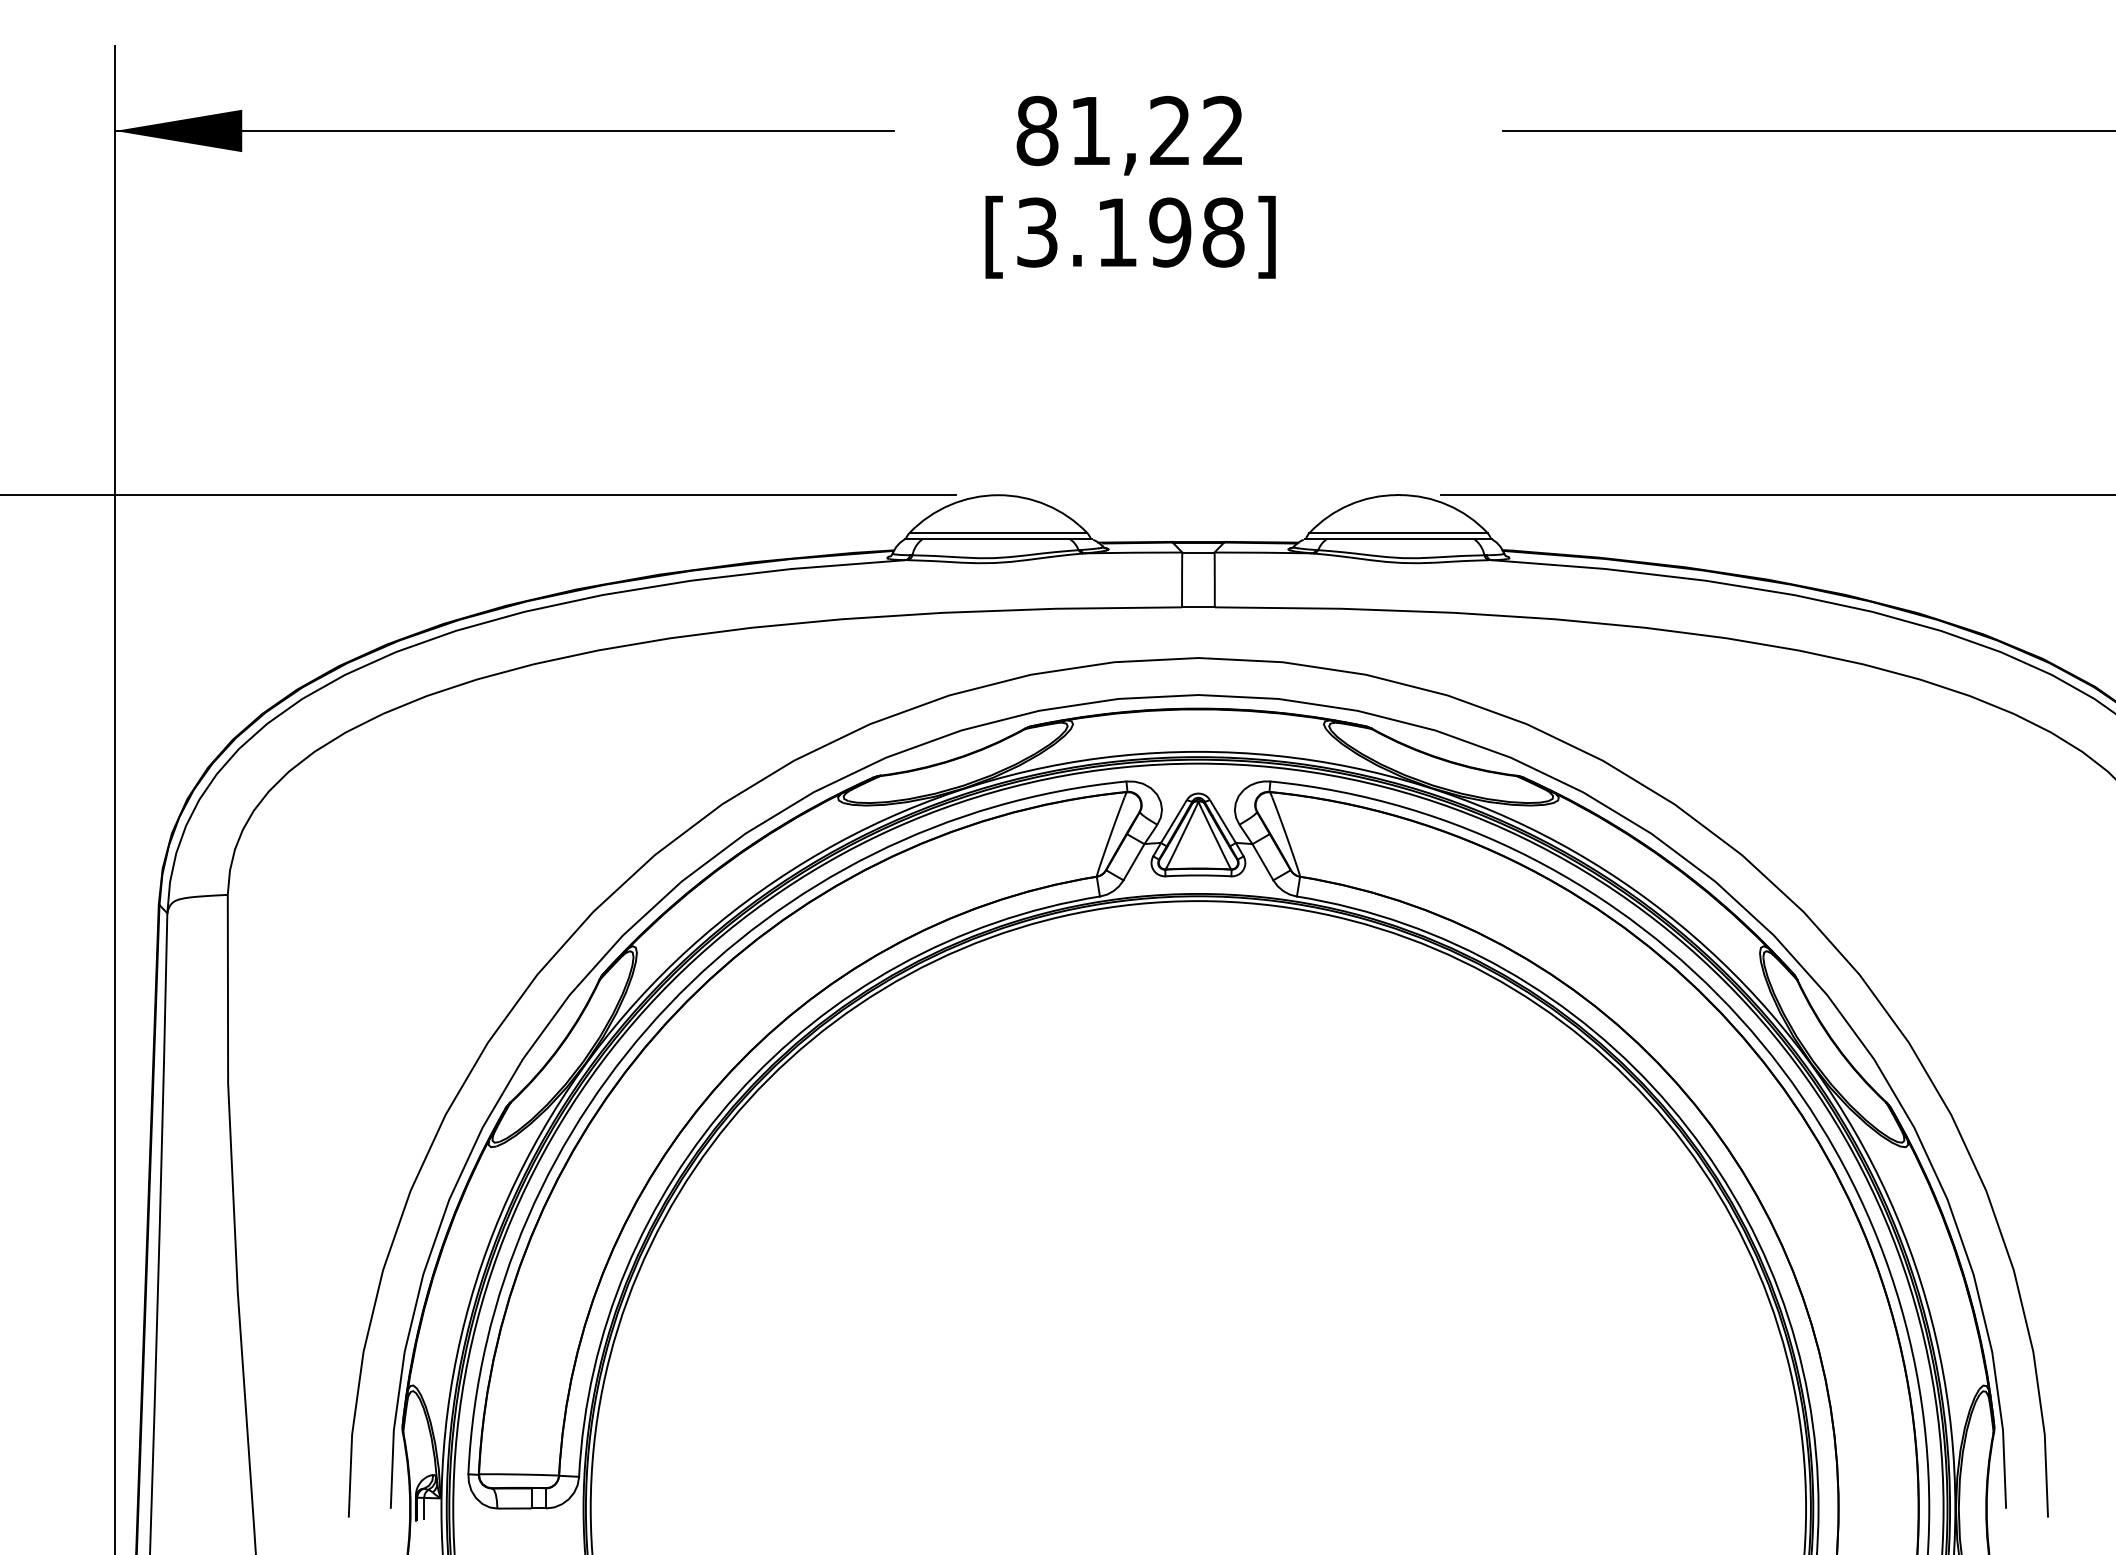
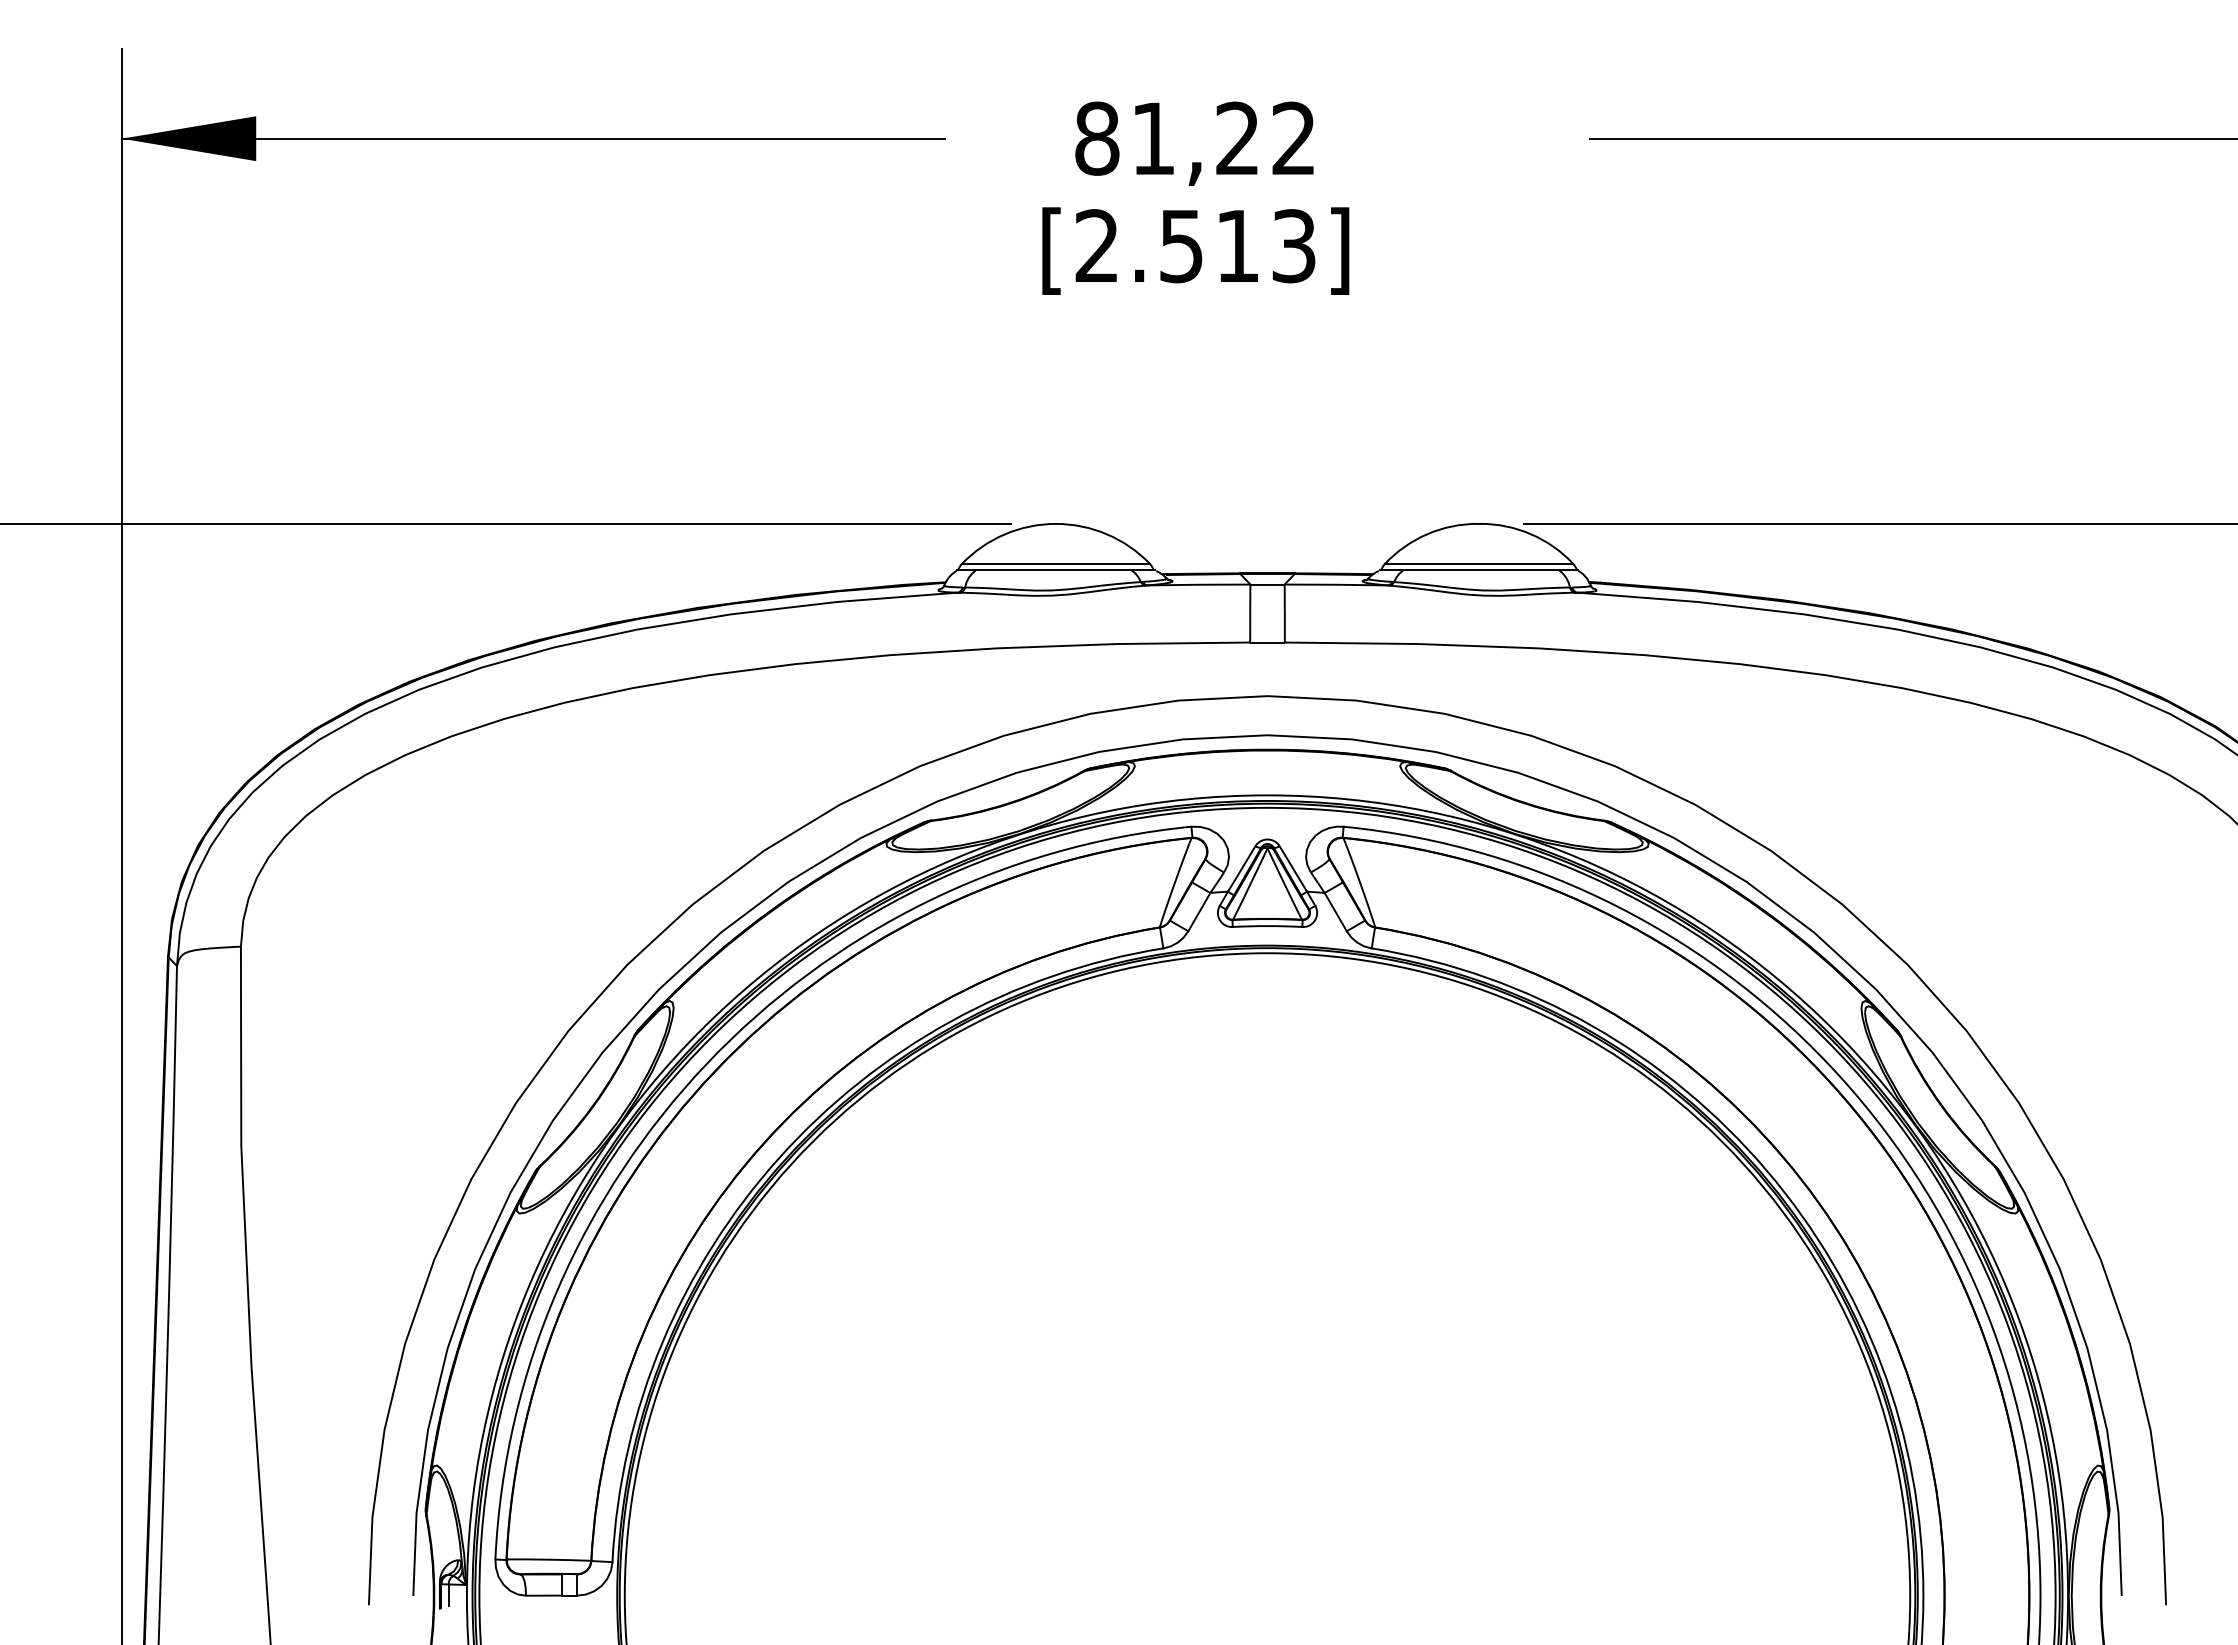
text: (1130, 232) -> (1195, 246), [3.198] -> [2.513]

